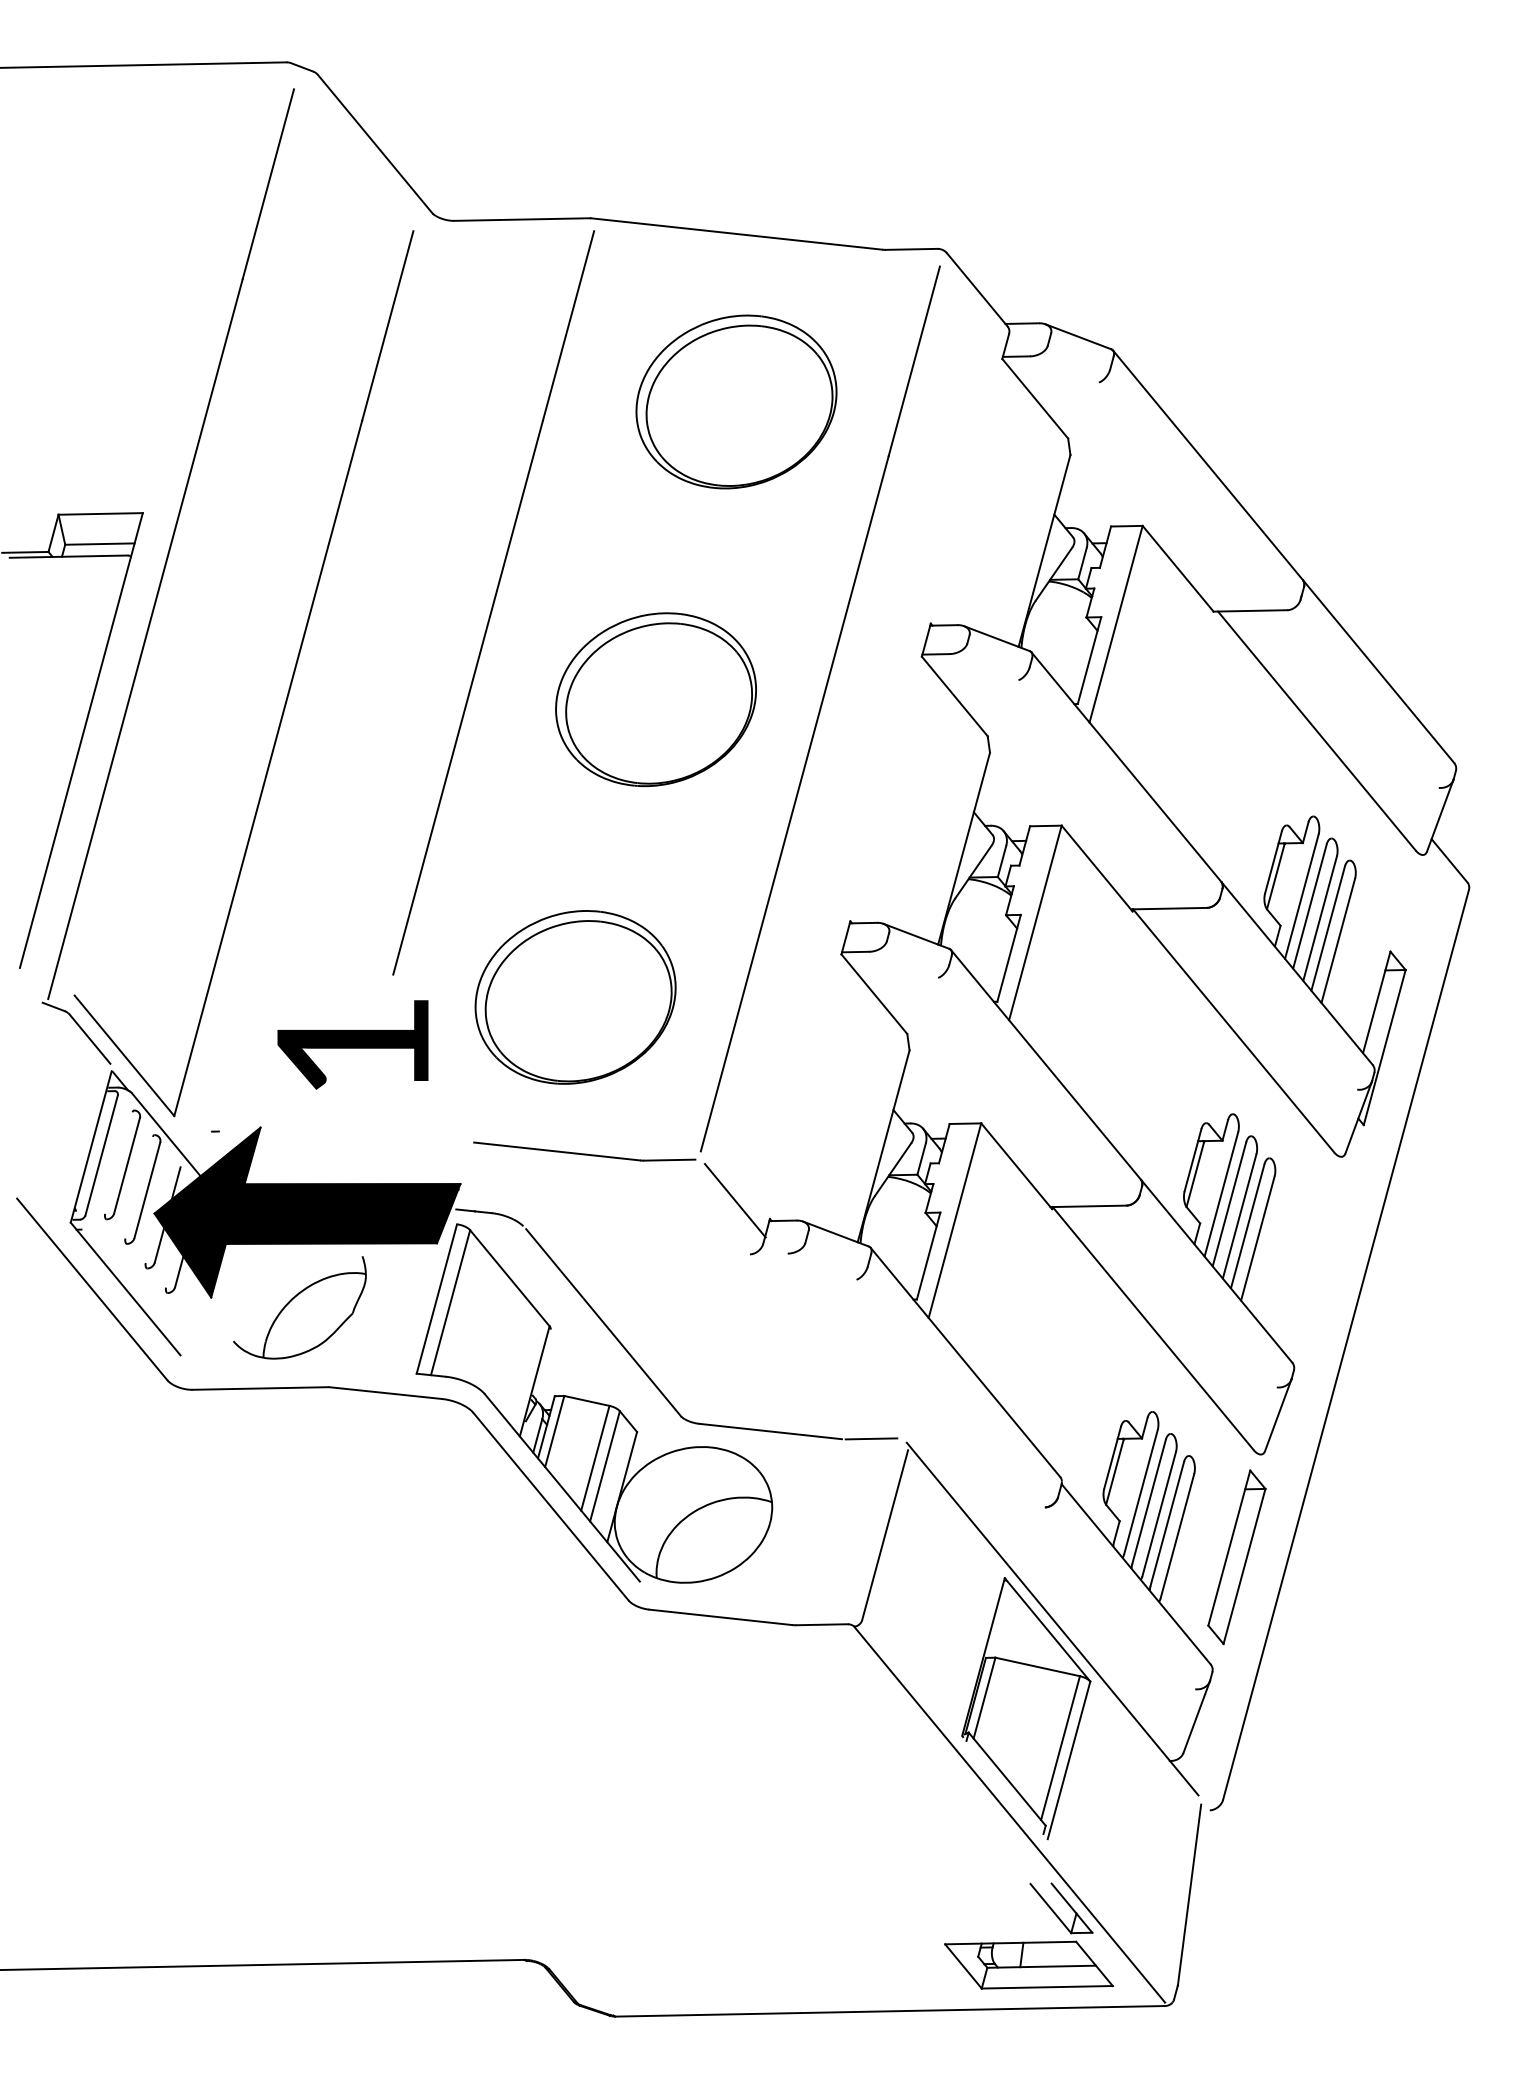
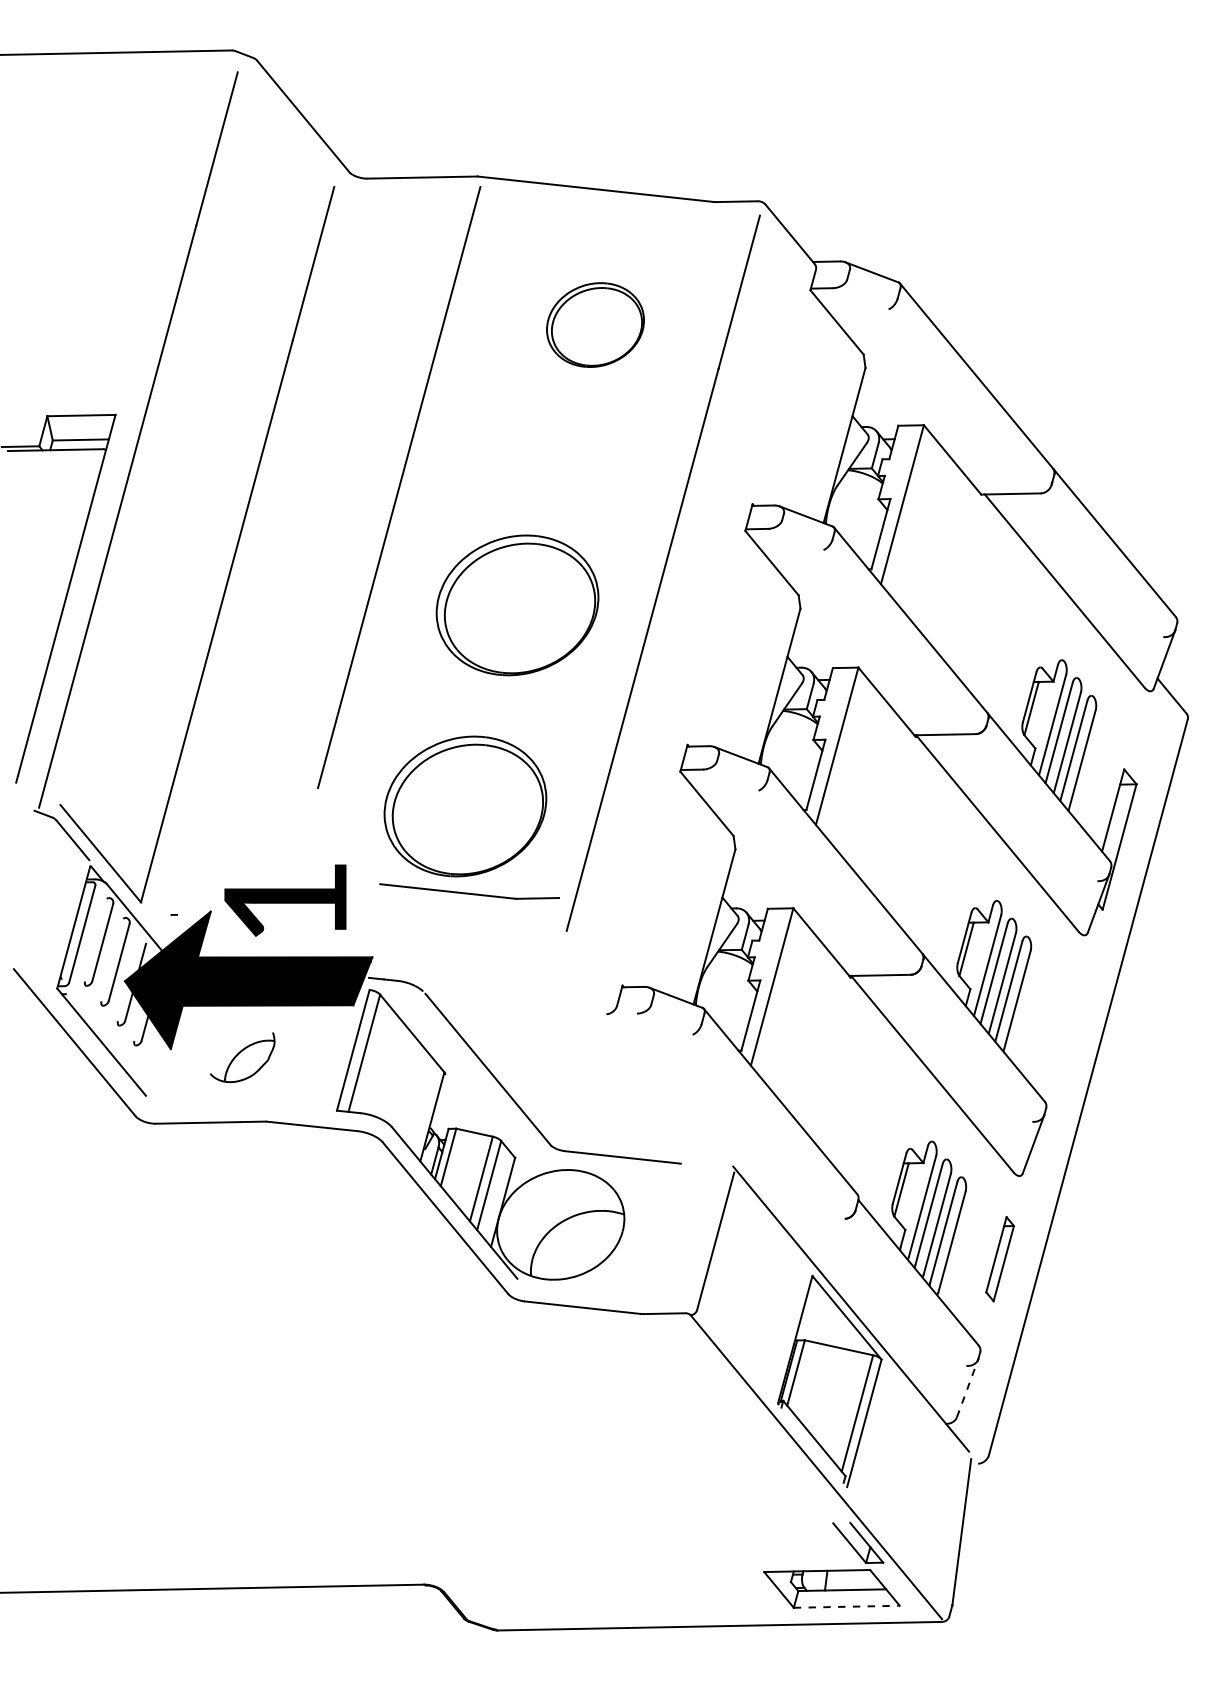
part: (736, 401) -> (595, 324), size x0.6
part: (655, 699) -> (517, 605), moved
text: (352, 1044) -> (285, 900), moved
part: (584, 1151) -> (469, 891), moved
line: (734, 1200) -> (593, 970), removed
part: (299, 1307) -> (242, 1057), size x0.6
line: (871, 1438) -> (704, 1163), removed
part: (1236, 1557) -> (999, 1259), size x0.6
line: (1196, 1716) -> (967, 1387), solid -> dashed
line: (1047, 1987) -> (846, 1606), solid -> dashed

